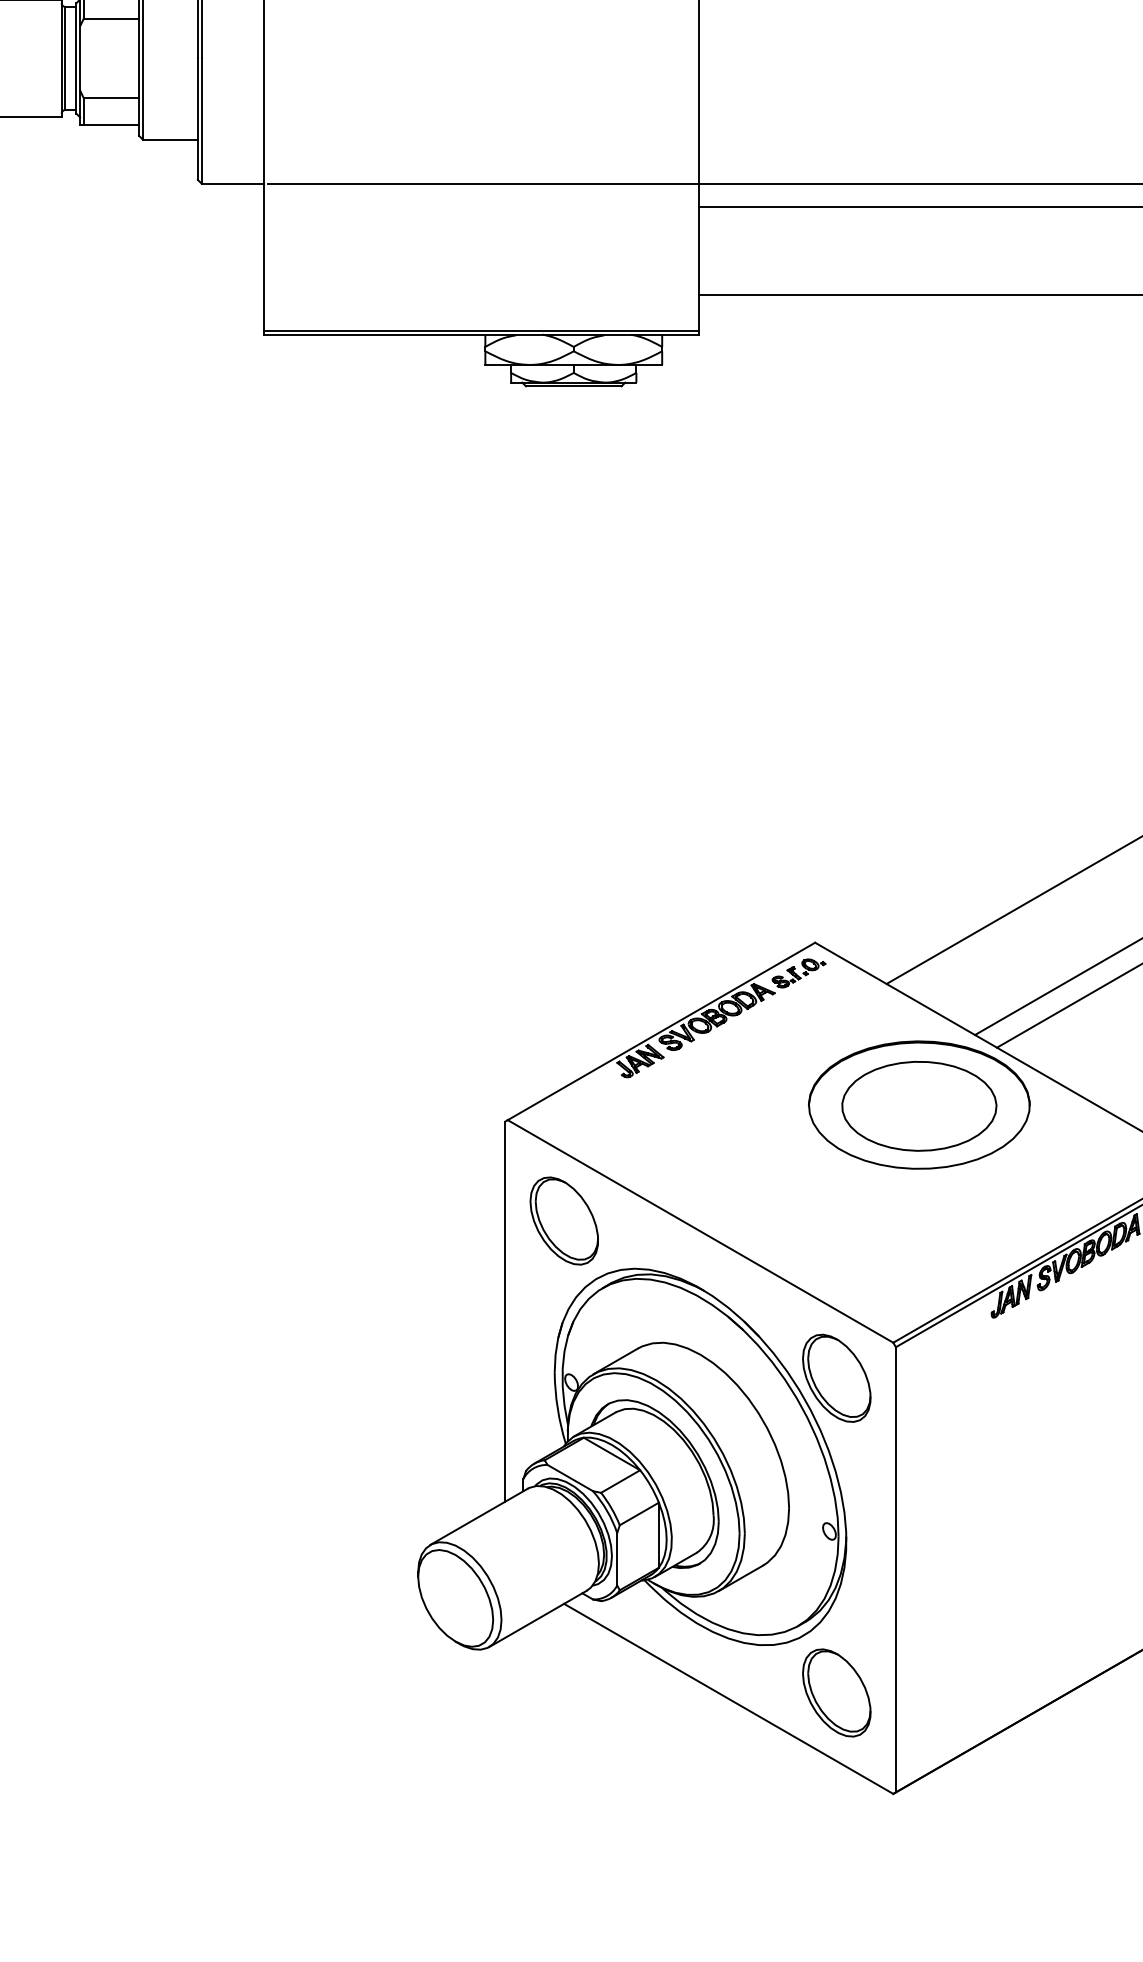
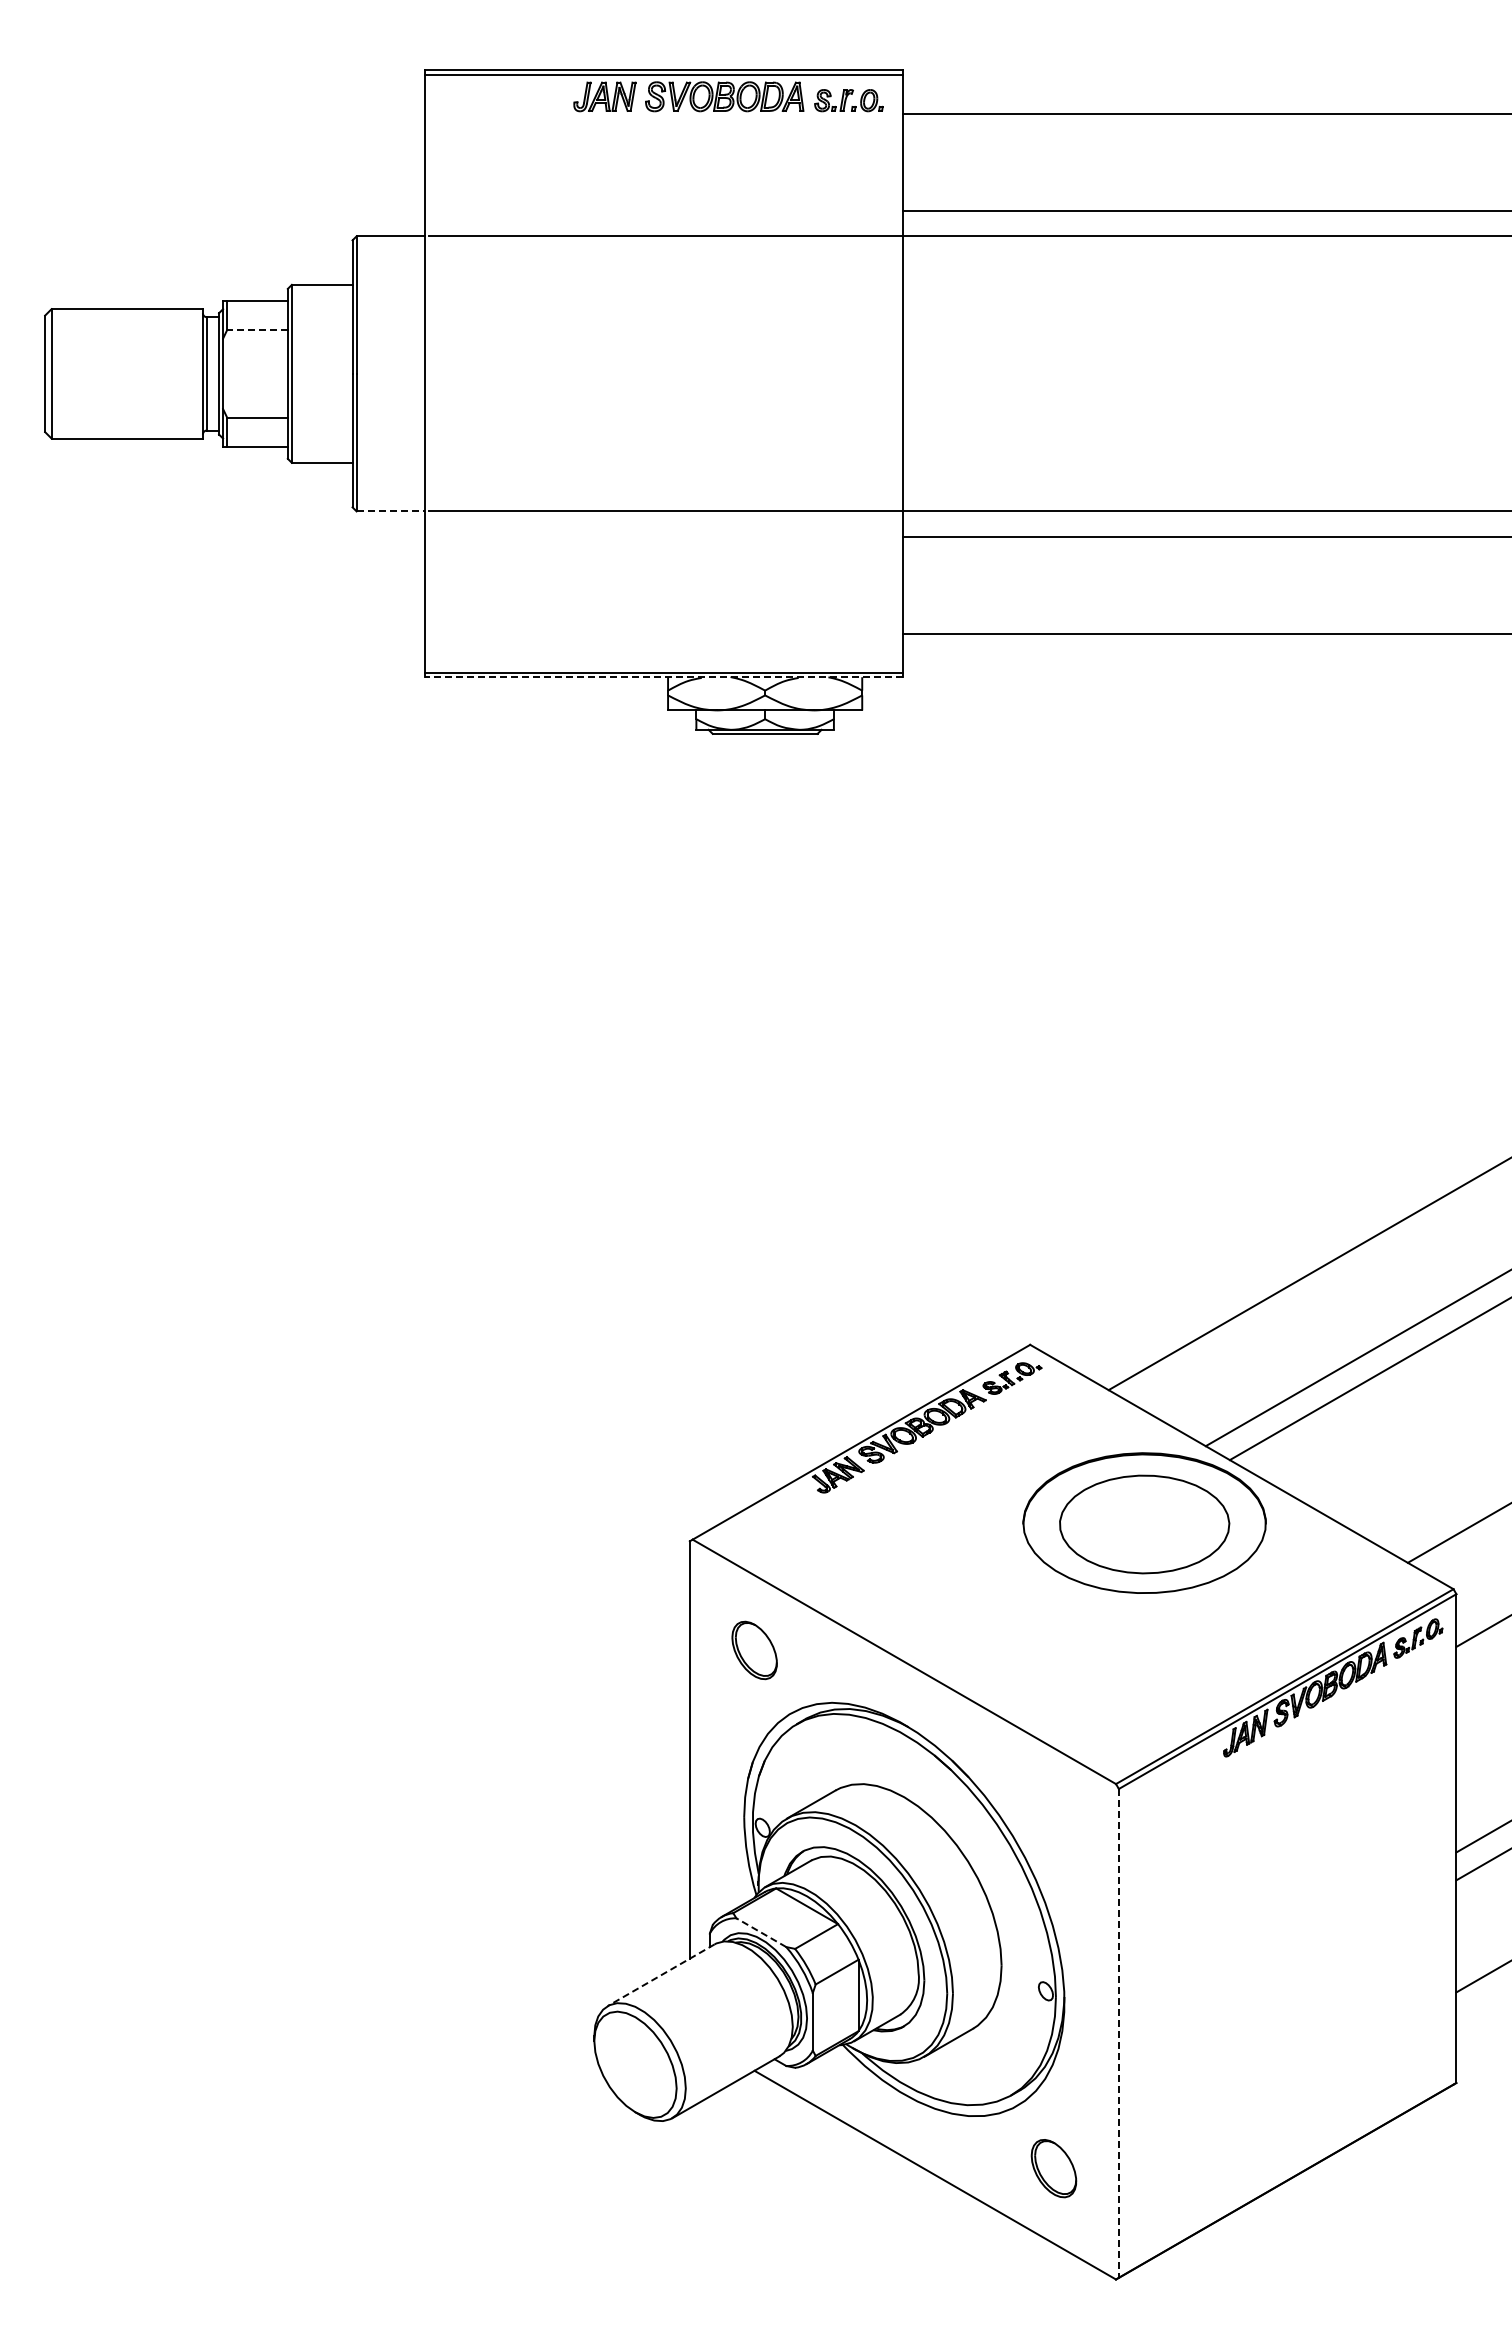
line: (111, 18) -> (257, 330), solid -> dashed
line: (233, 183) -> (391, 511), solid -> dashed
line: (482, 334) -> (664, 677), solid -> dashed
part: (564, 1221) -> (754, 1650), size x0.6
part: (836, 1377) -> (1053, 1822), removed
line: (570, 1477) -> (761, 1932), solid -> dashed
line: (479, 1517) -> (661, 1975), solid -> dashed
line: (895, 1569) -> (1118, 2033), solid -> dashed
part: (836, 1692) -> (1053, 2168), size x0.6

